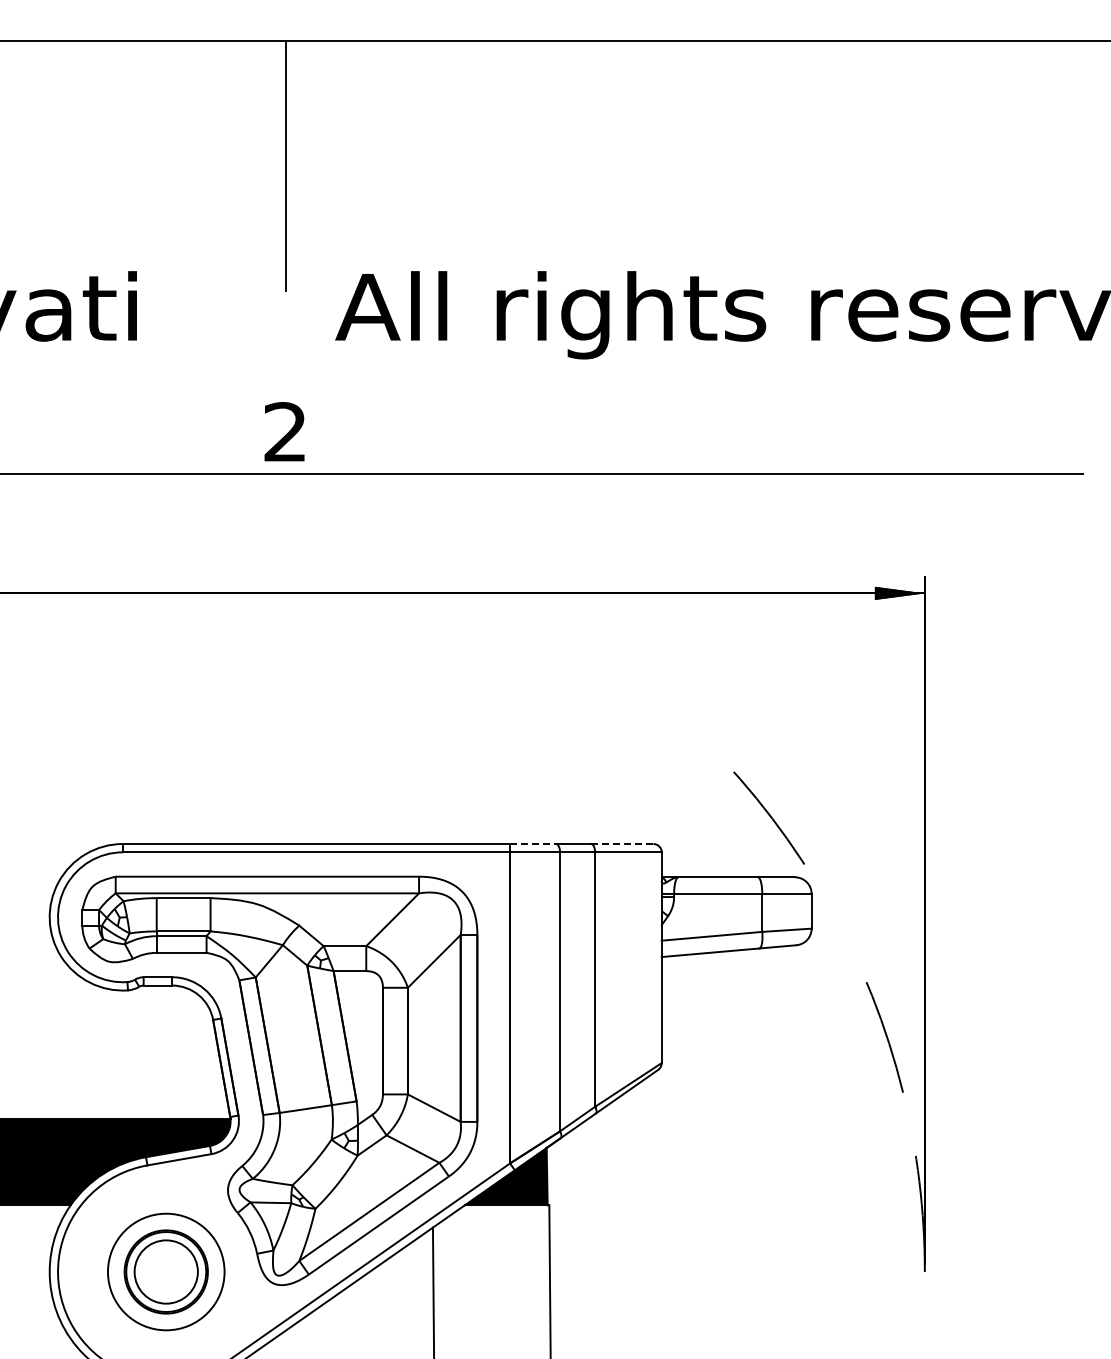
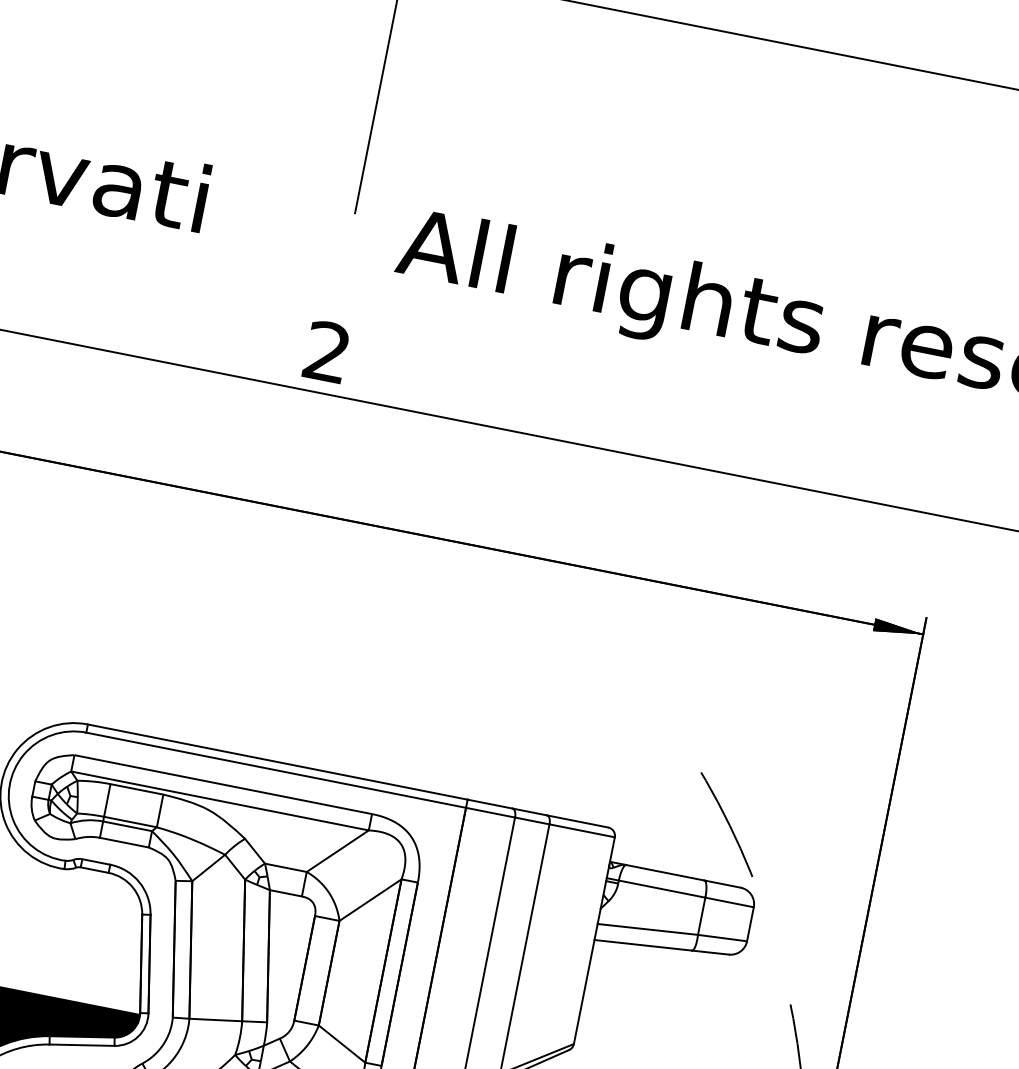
line: (532, 844) -> (489, 804), dashed -> solid
line: (622, 844) -> (577, 822), dashed -> solid

